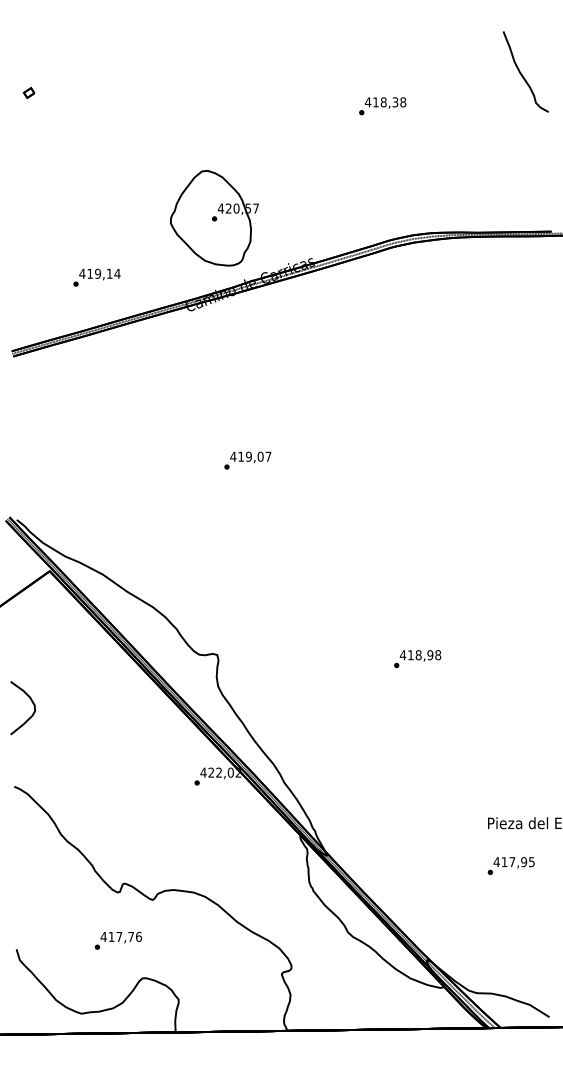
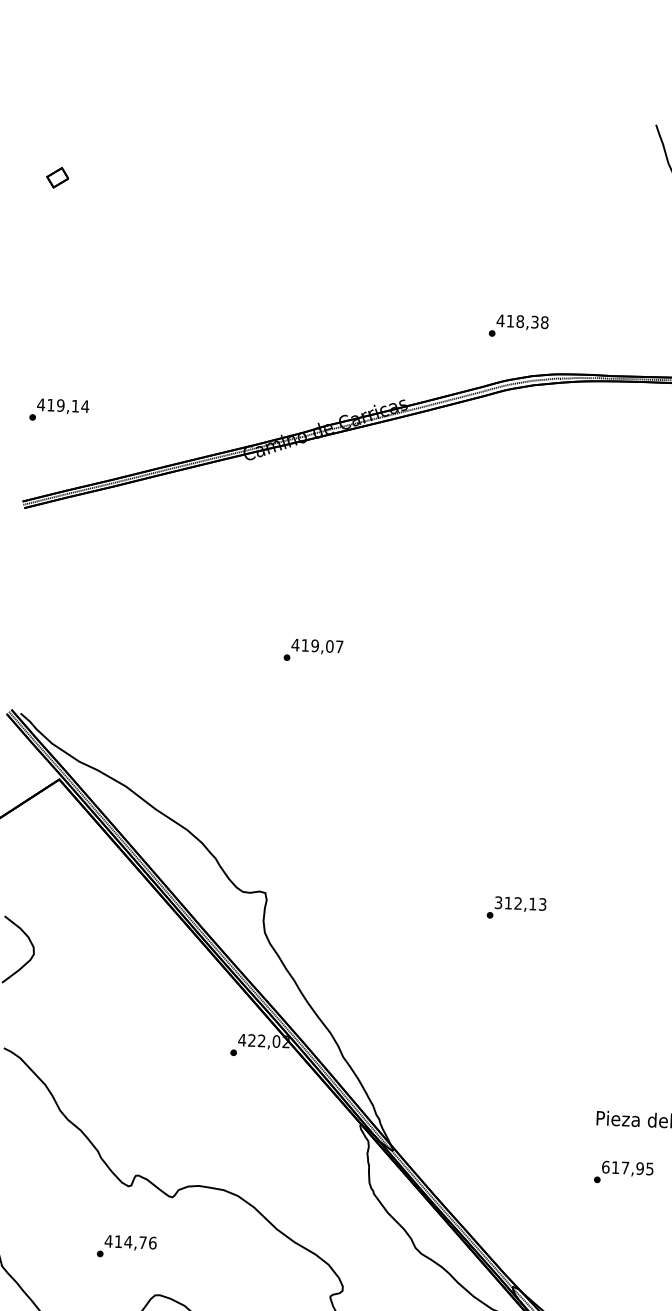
part: (28, 93) -> (56, 178), size x1.6
text: (382, 106) -> (518, 326), moved
part: (214, 218) -> (283, 345), removed
text: (96, 277) -> (58, 410), moved
text: (420, 655) -> (520, 903), 418,98 -> 312,13
text: (496, 862) -> (605, 1167), 417,95 -> 617,95
text: (119, 936) -> (128, 1241), 417,76 -> 414,76

